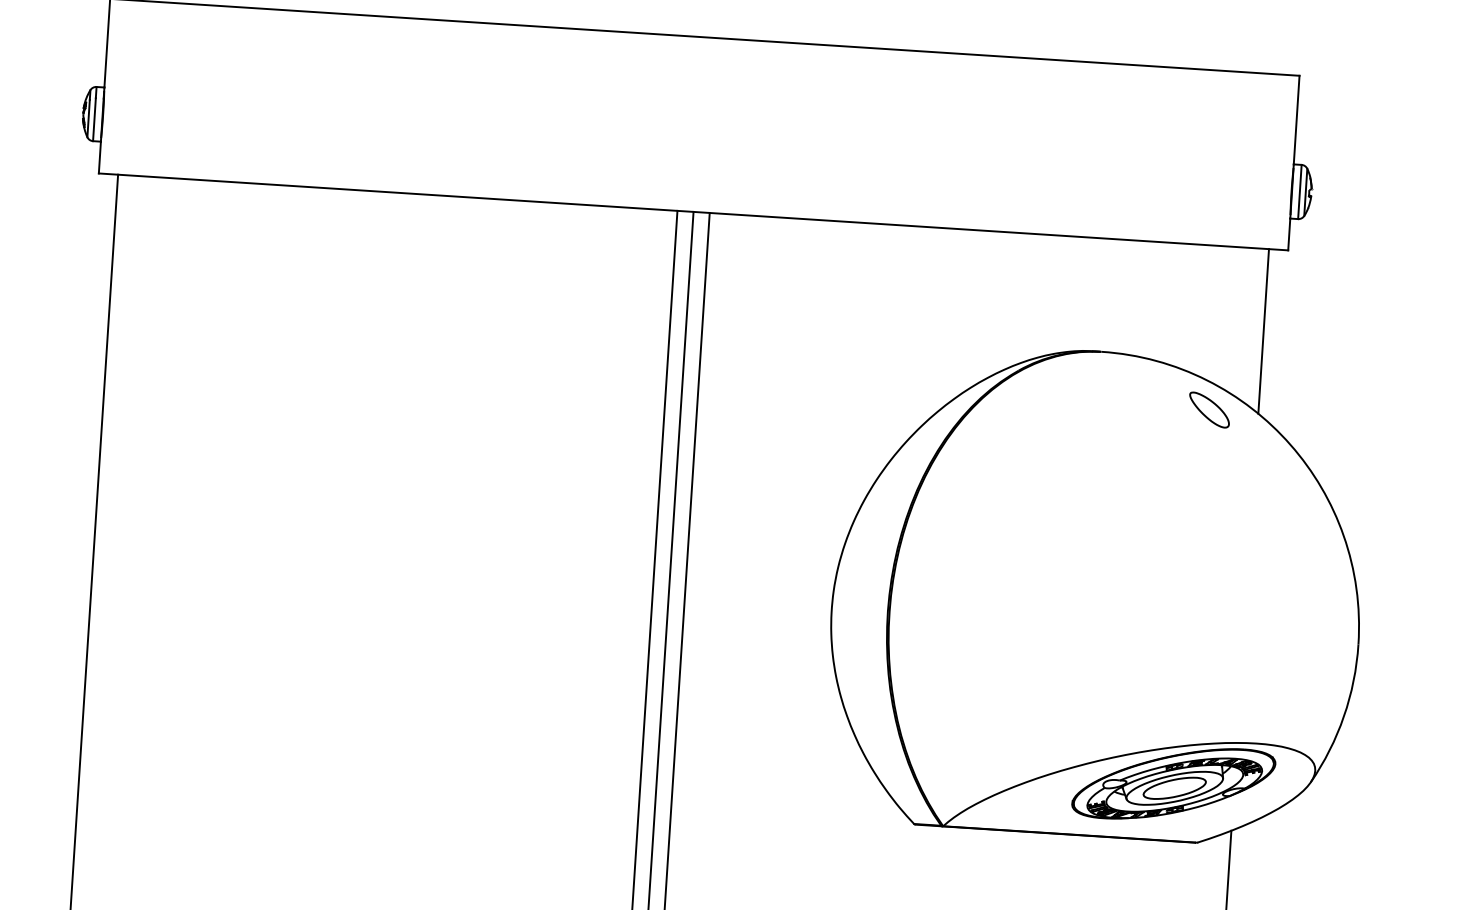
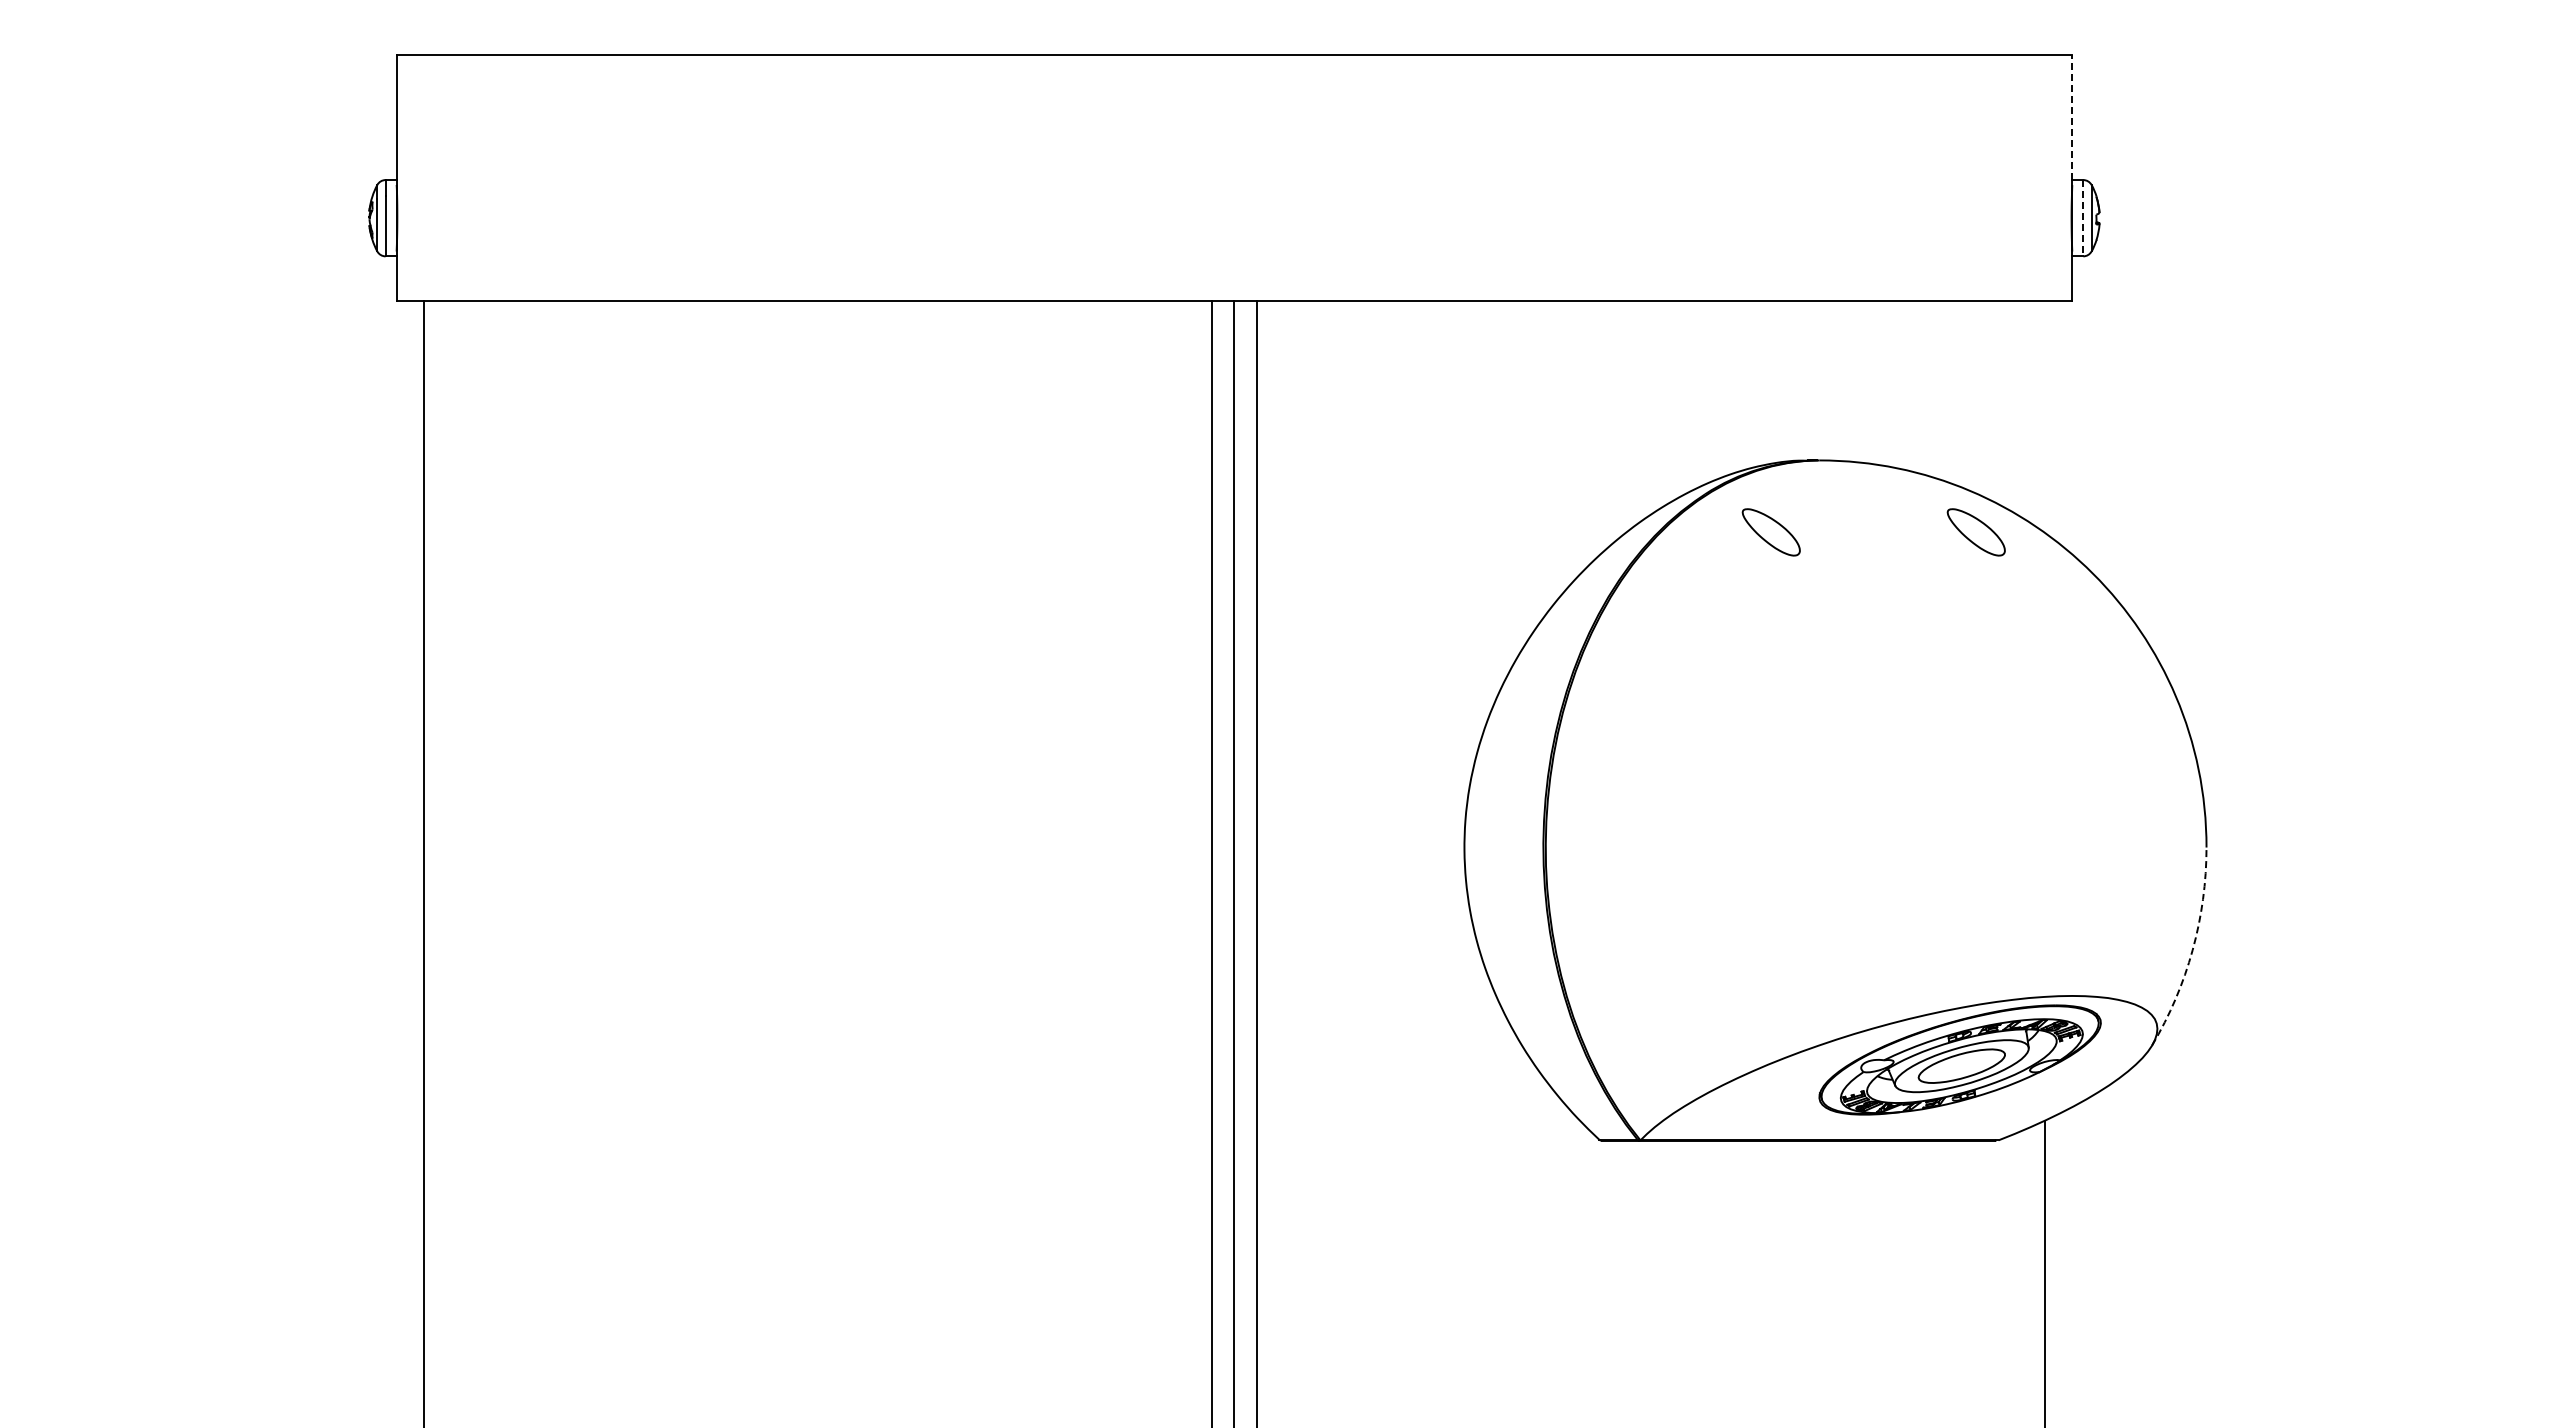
line: (1296, 120) -> (2072, 117), solid -> dashed
line: (1300, 192) -> (2083, 218), solid -> dashed
line: (1263, 331) -> (2045, 417), removed
part: (1063, 400) -> (1770, 532), added
arc: (1343, 716) -> (2192, 950), solid -> dashed

